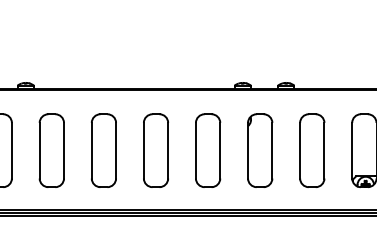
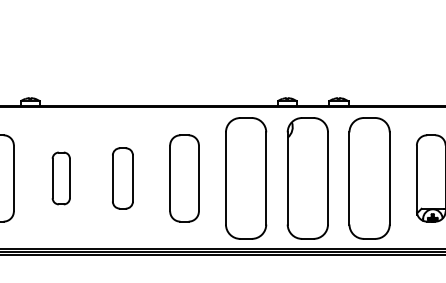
part: (52, 150) -> (61, 178), size x0.6
part: (103, 150) -> (122, 178), size x0.7
part: (208, 150) -> (246, 178), size x1.4
part: (259, 150) -> (307, 178), size x1.4
part: (312, 150) -> (369, 178), size x1.4

